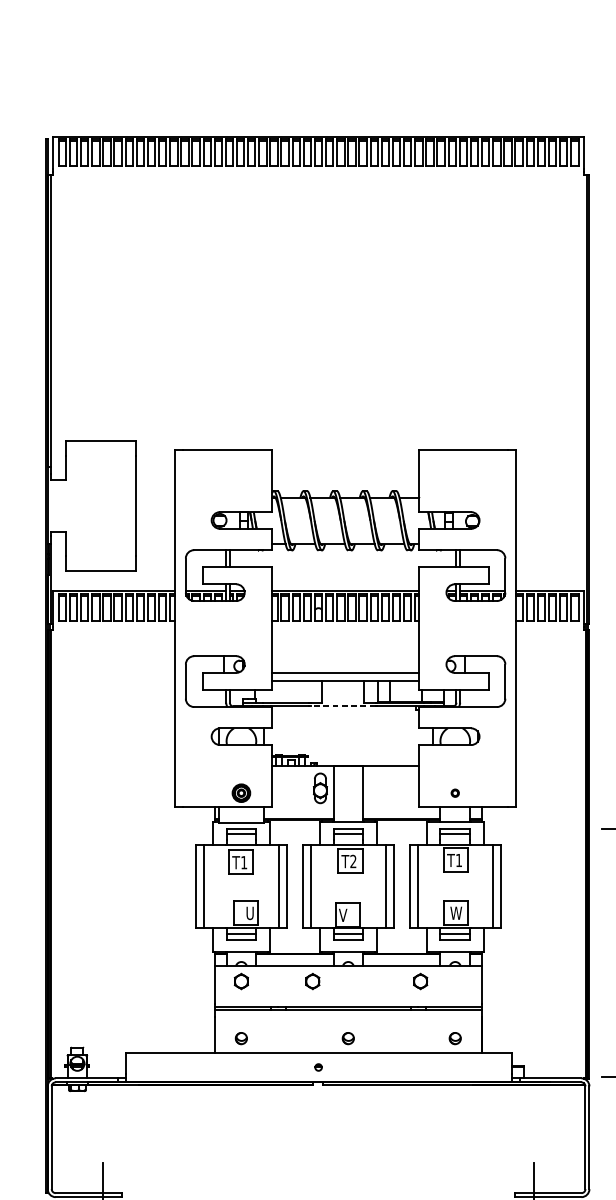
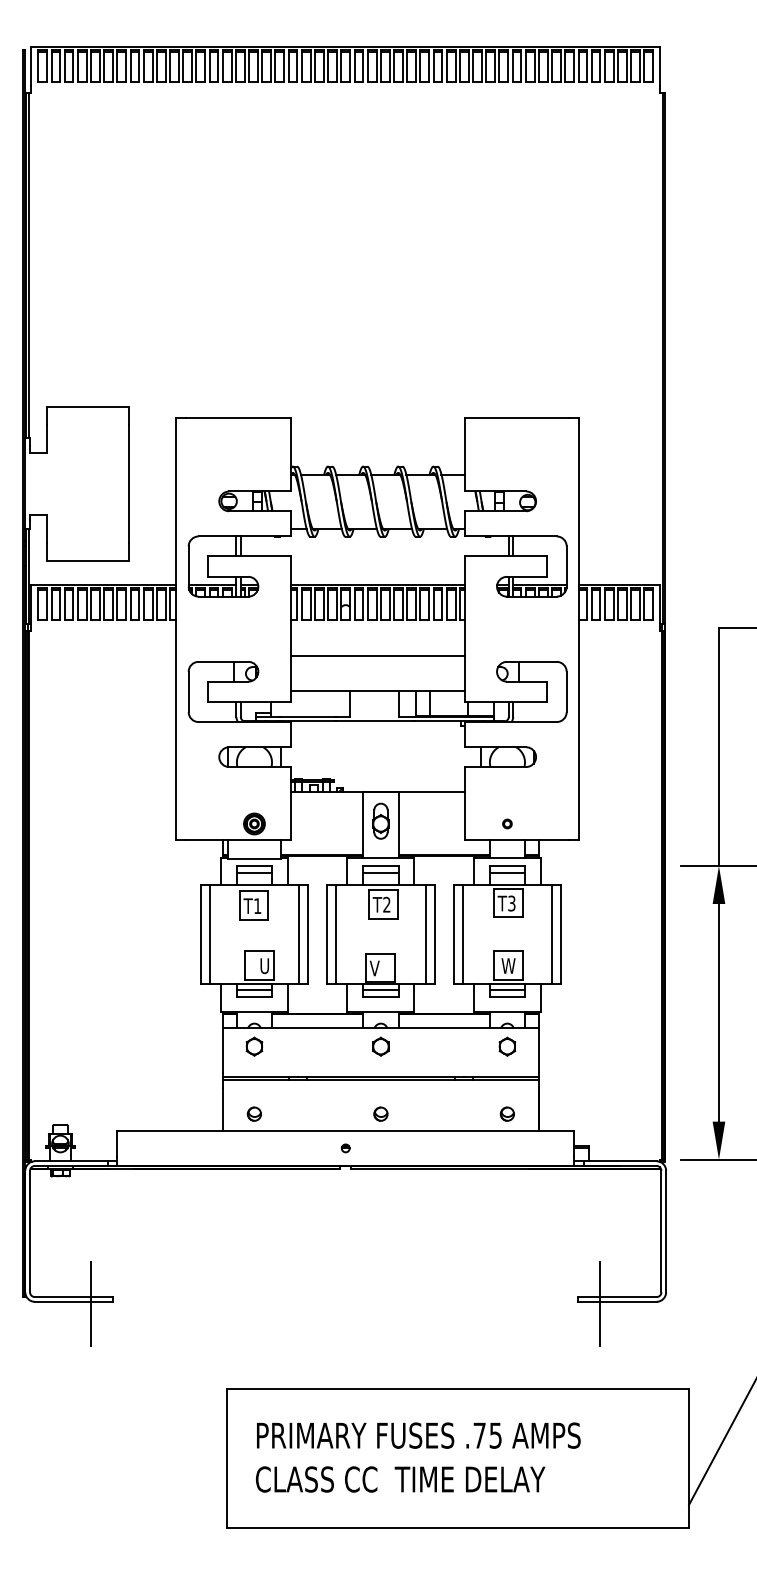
line: (345, 672) -> (377, 656), moved
line: (342, 706) -> (374, 721), dashed -> solid
part: (320, 787) -> (380, 820), moved
text: (458, 860) -> (511, 903), T1 -> T3
part: (312, 981) -> (380, 1046), moved
part: (420, 981) -> (507, 1046), moved

